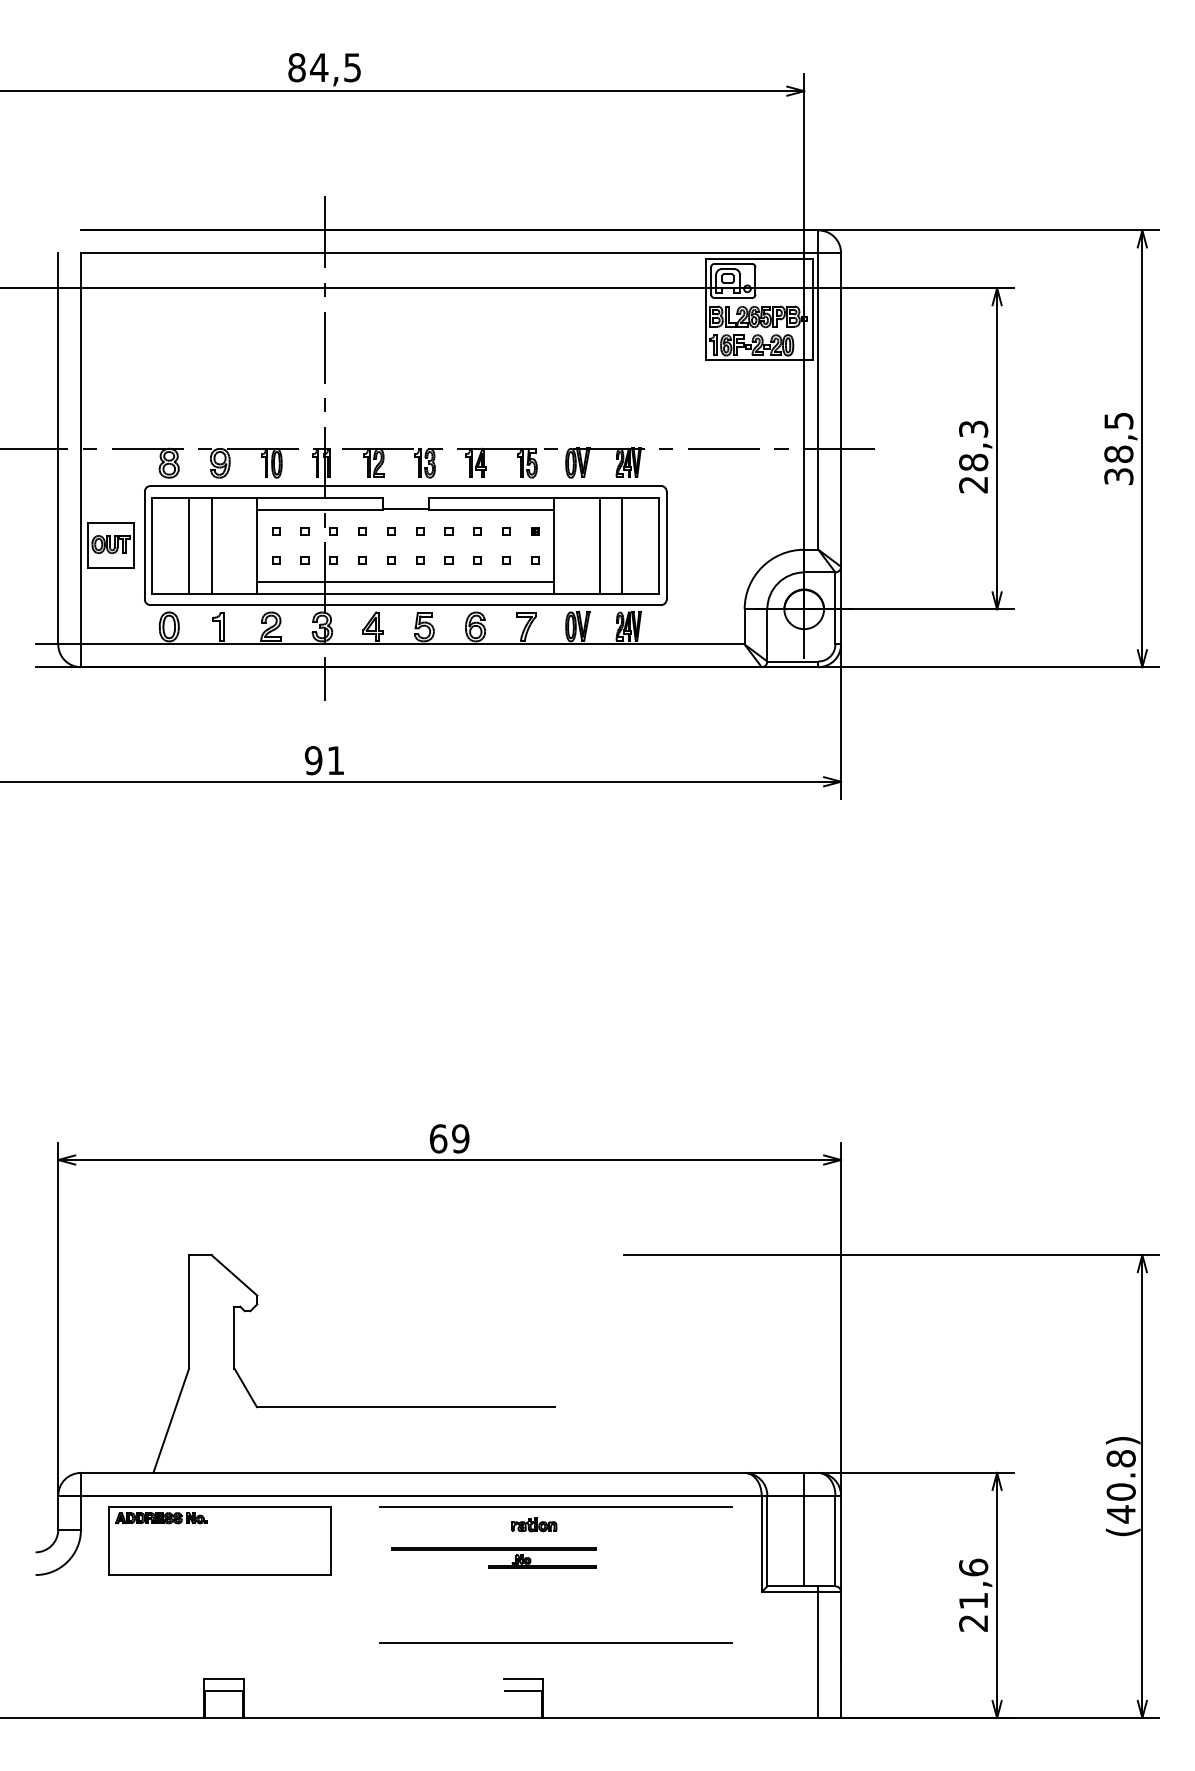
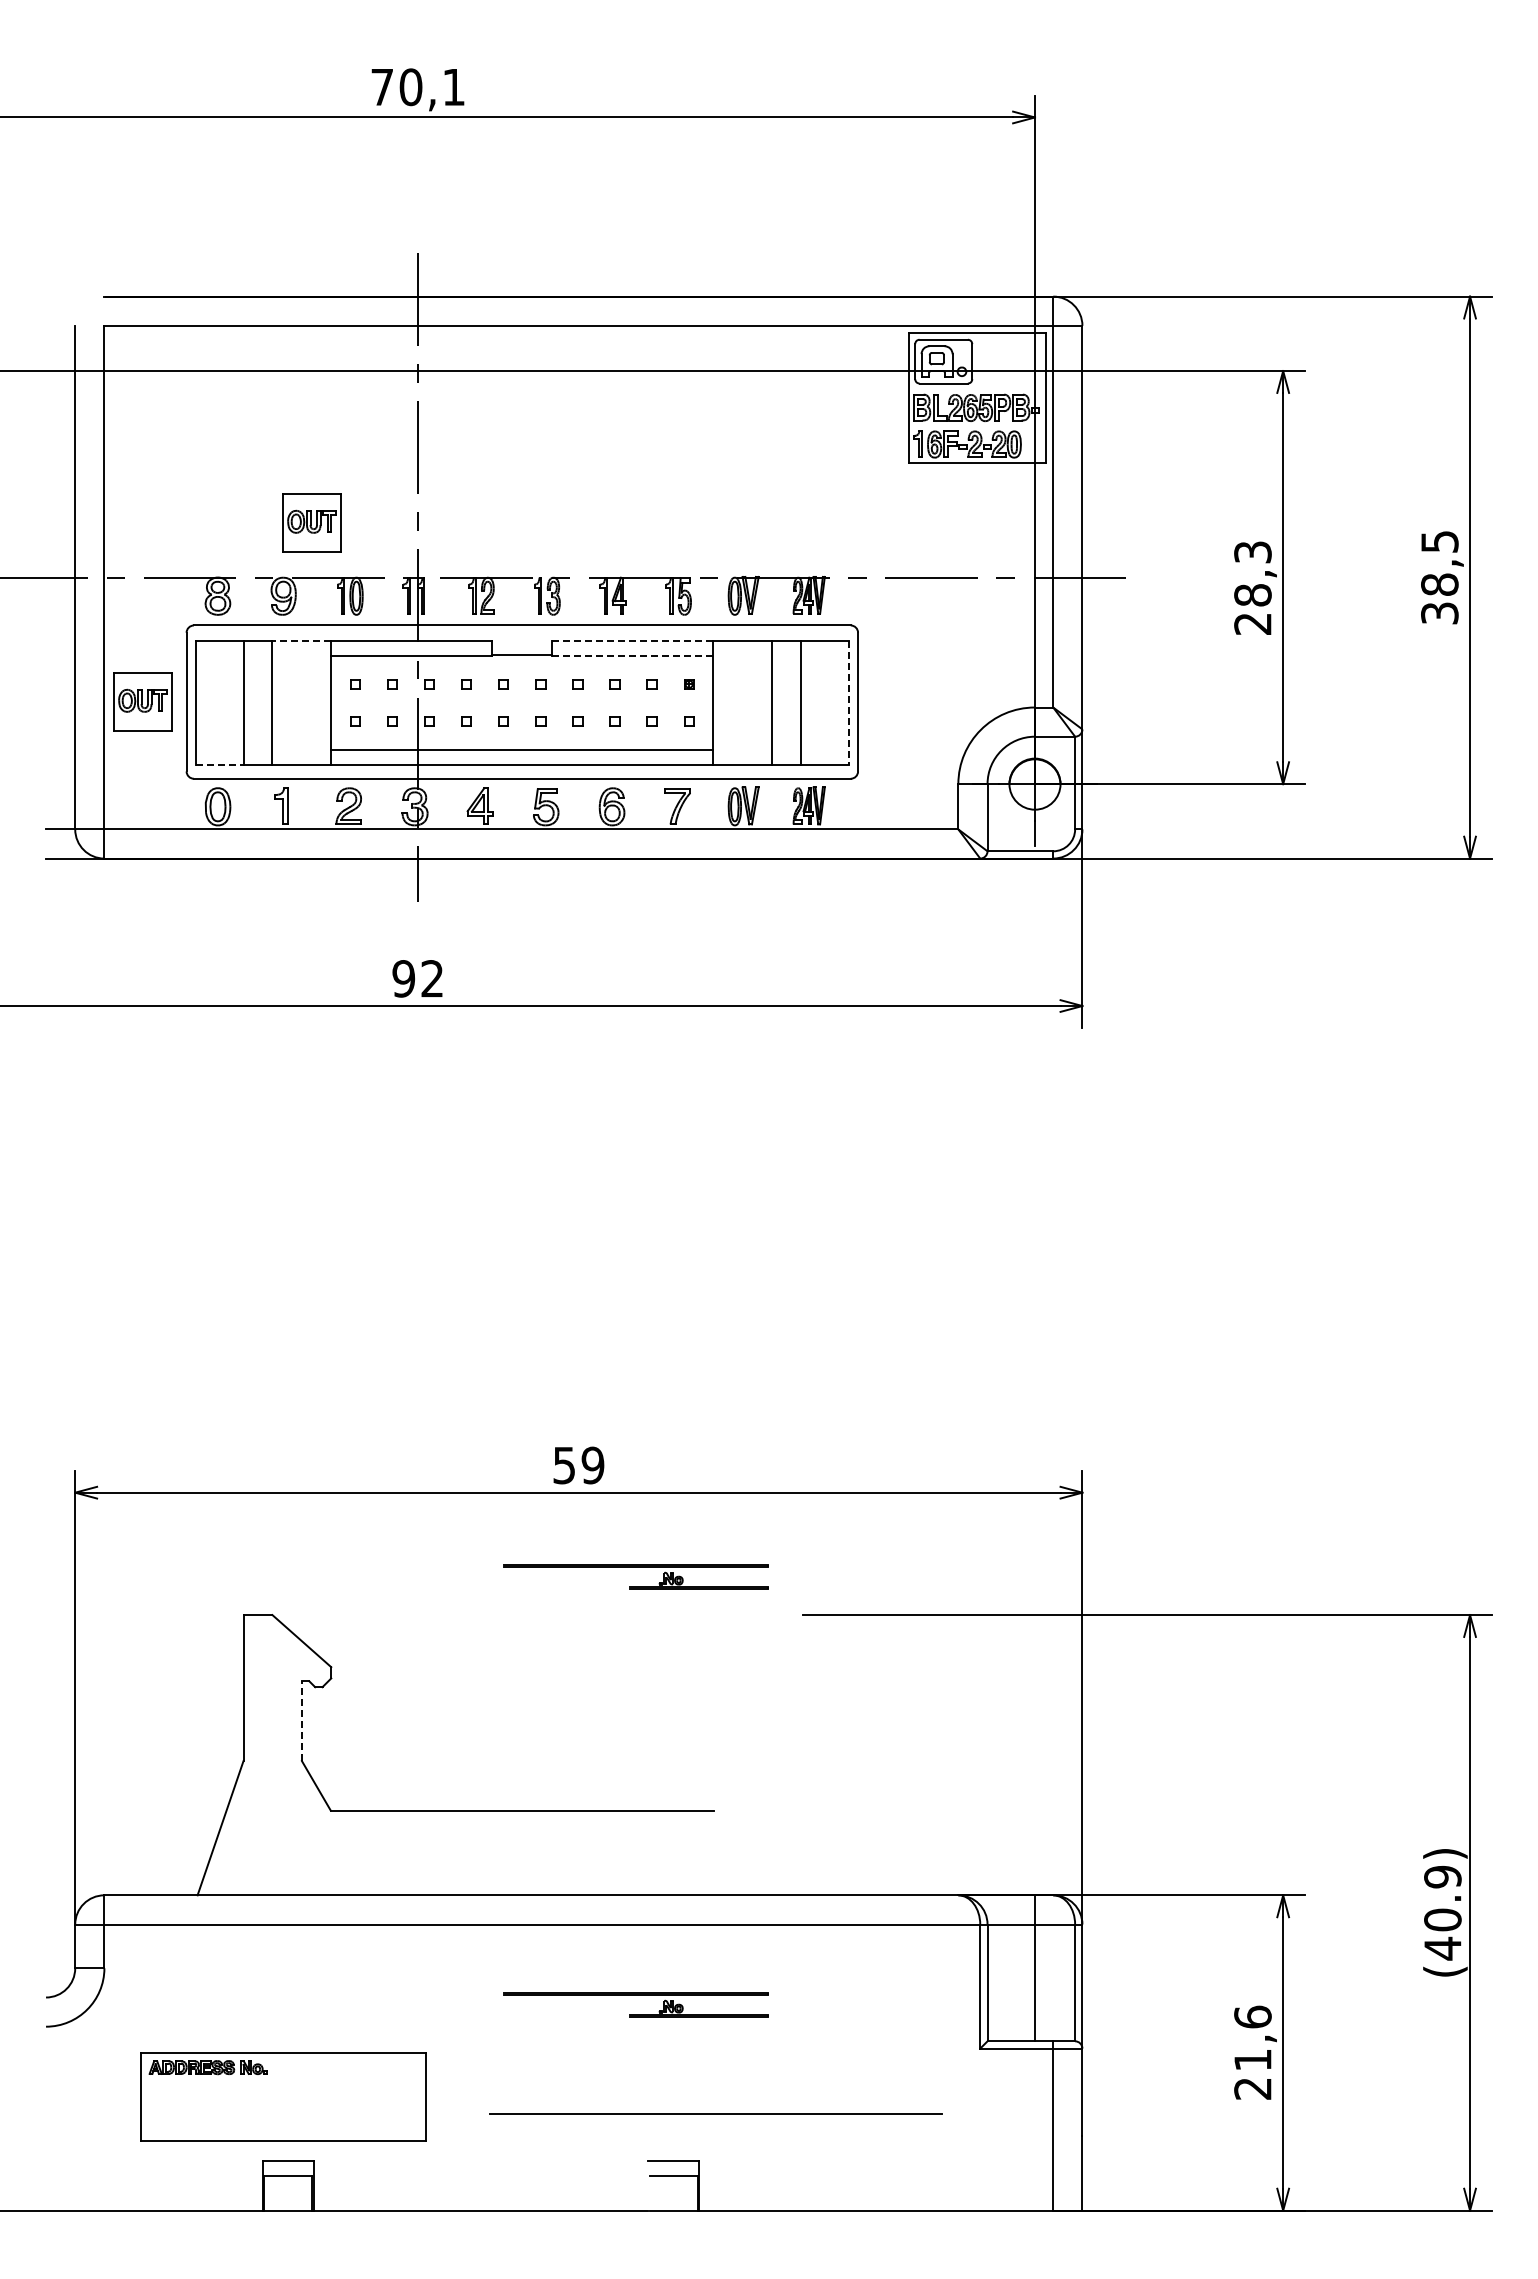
text: (324, 67) -> (417, 87), 84,5 -> 70,1
part: (241, 405) -> (311, 522), added
line: (234, 497) -> (301, 640), solid -> dashed
line: (491, 497) -> (632, 640), solid -> dashed
line: (491, 510) -> (632, 656), solid -> dashed
line: (659, 546) -> (848, 703), solid -> dashed
line: (170, 594) -> (219, 764), solid -> dashed
text: (335, 760) -> (431, 978), 91 -> 92
text: (438, 1138) -> (564, 1465), 69 -> 59
part: (493, 1218) -> (635, 1567), added
line: (234, 1337) -> (301, 1721), solid -> dashed
text: (1120, 1458) -> (1442, 1876), (40.8) -> (40.9)
line: (555, 1507) -> (715, 1939), removed
part: (534, 1524) -> (687, 1961), removed
part: (220, 1540) -> (283, 2096), moved

